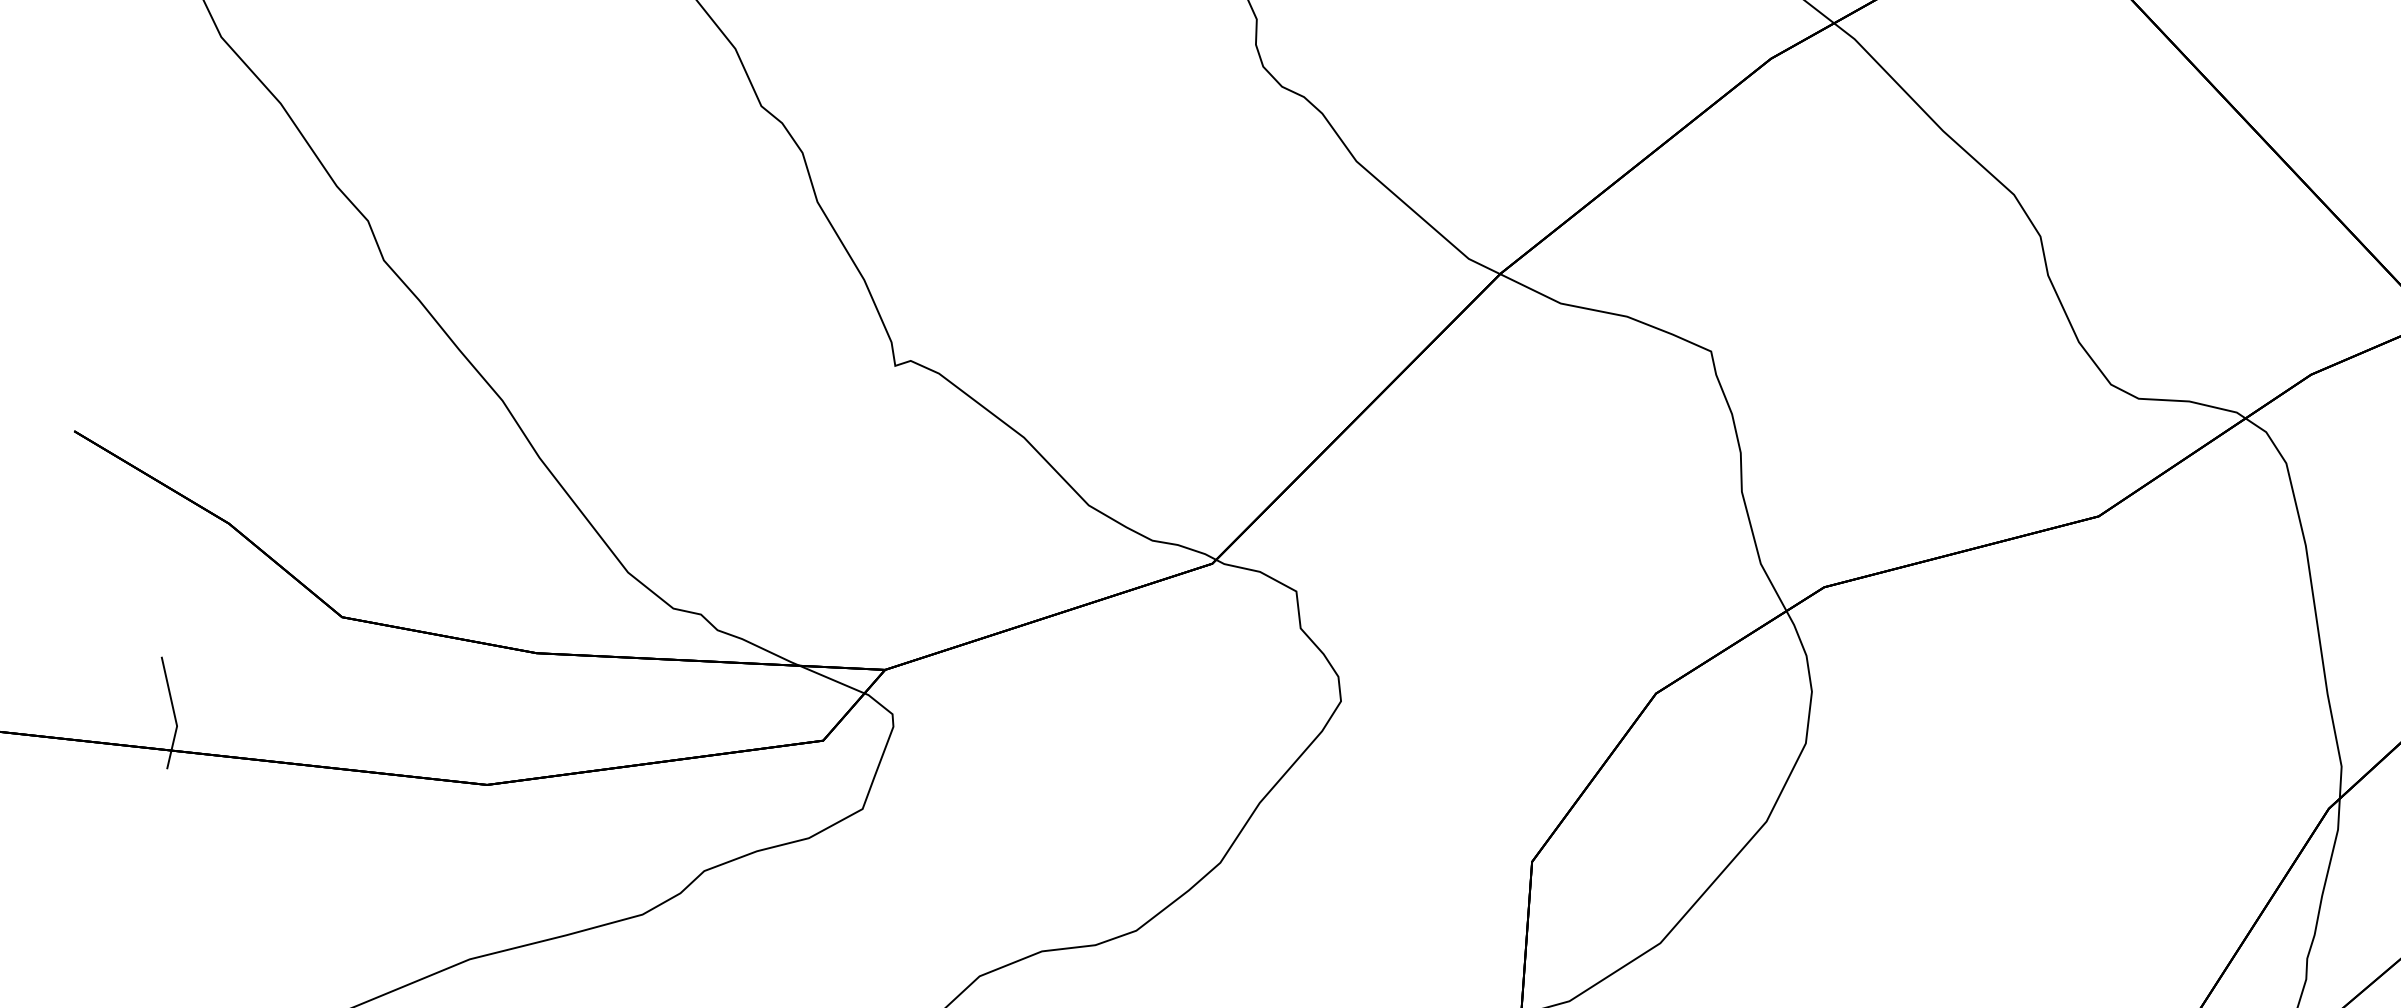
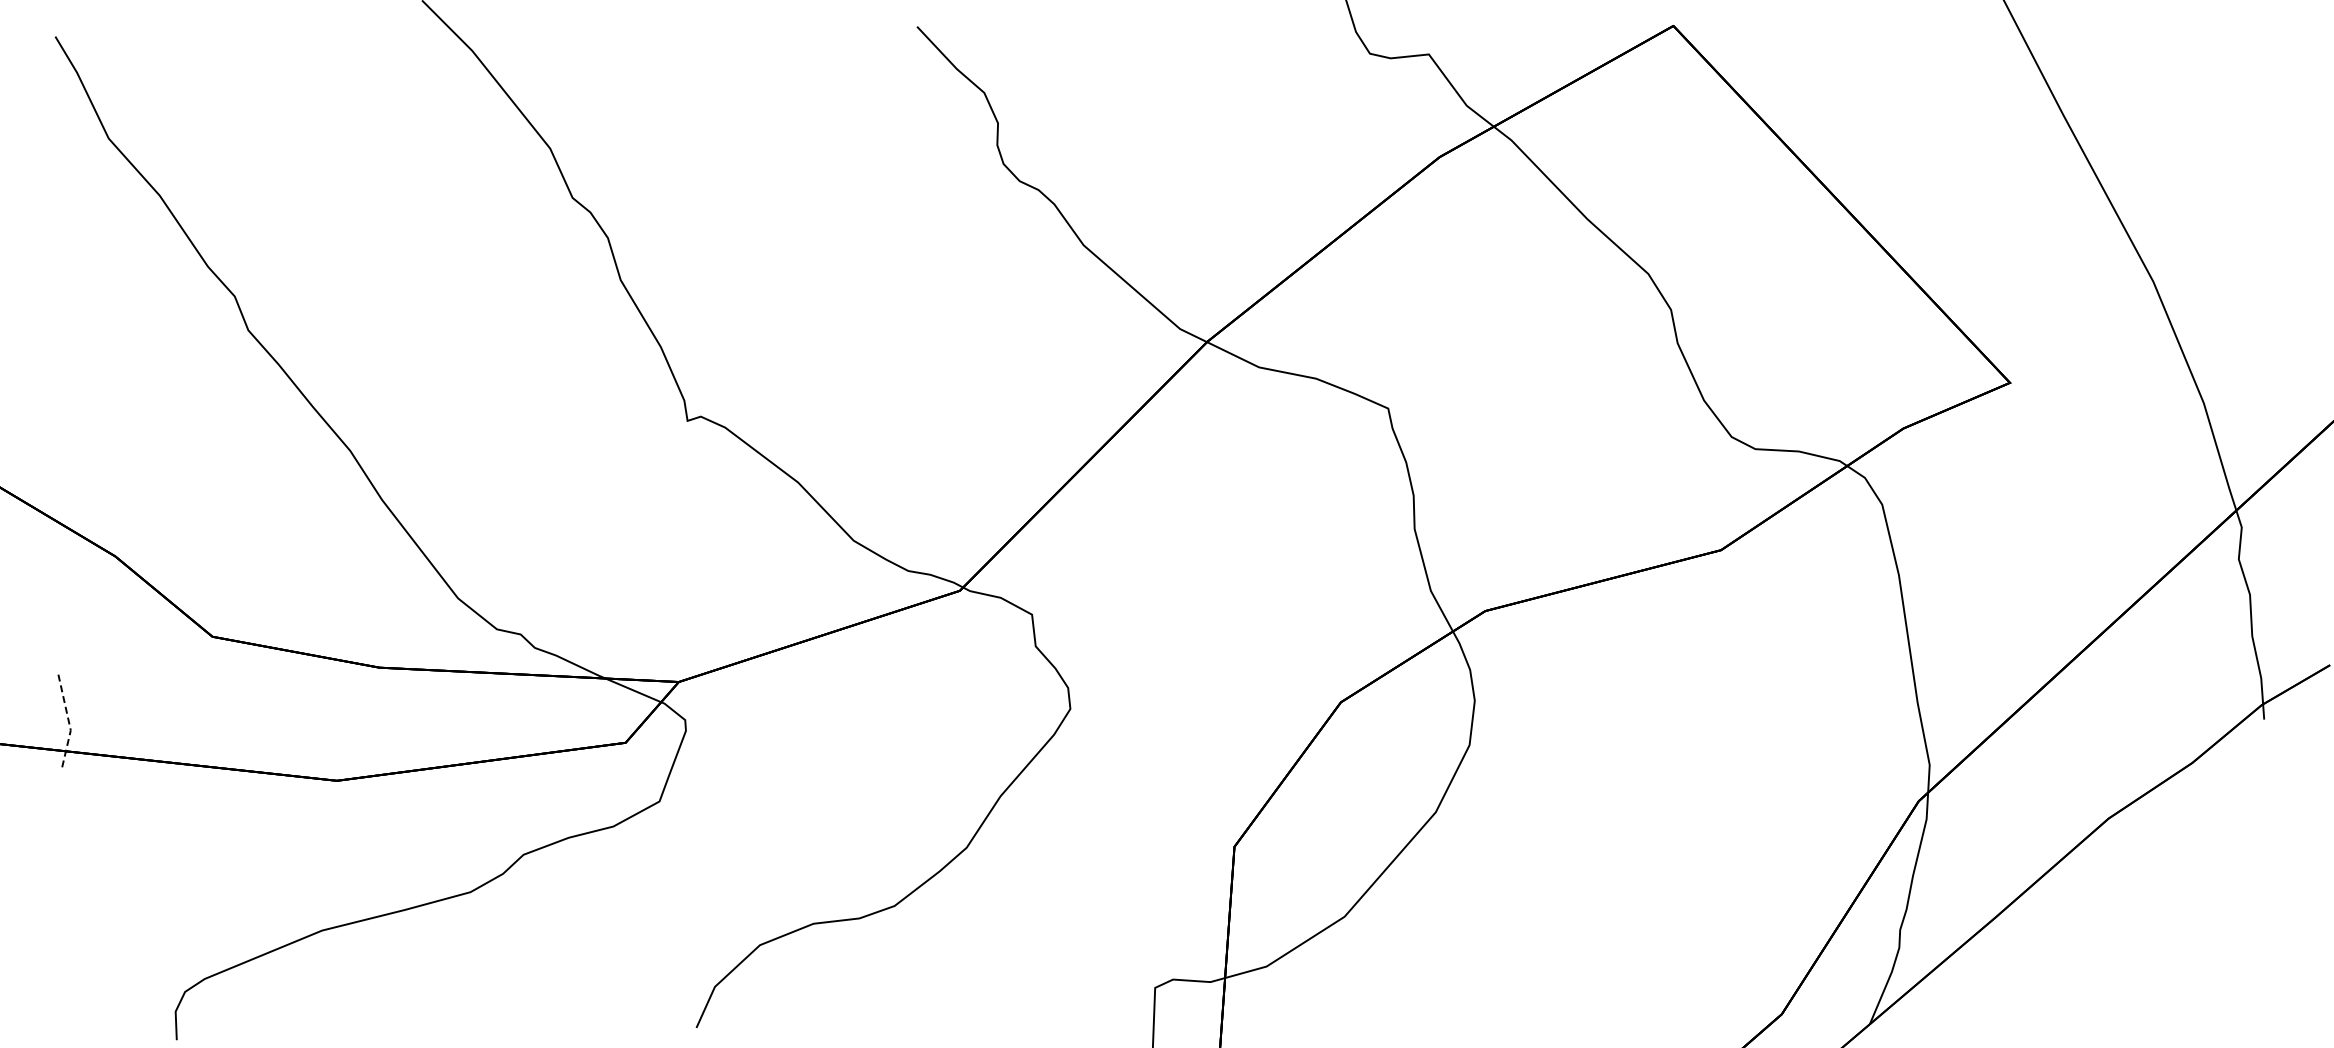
line: (174, 712) -> (68, 718), solid -> dashed

